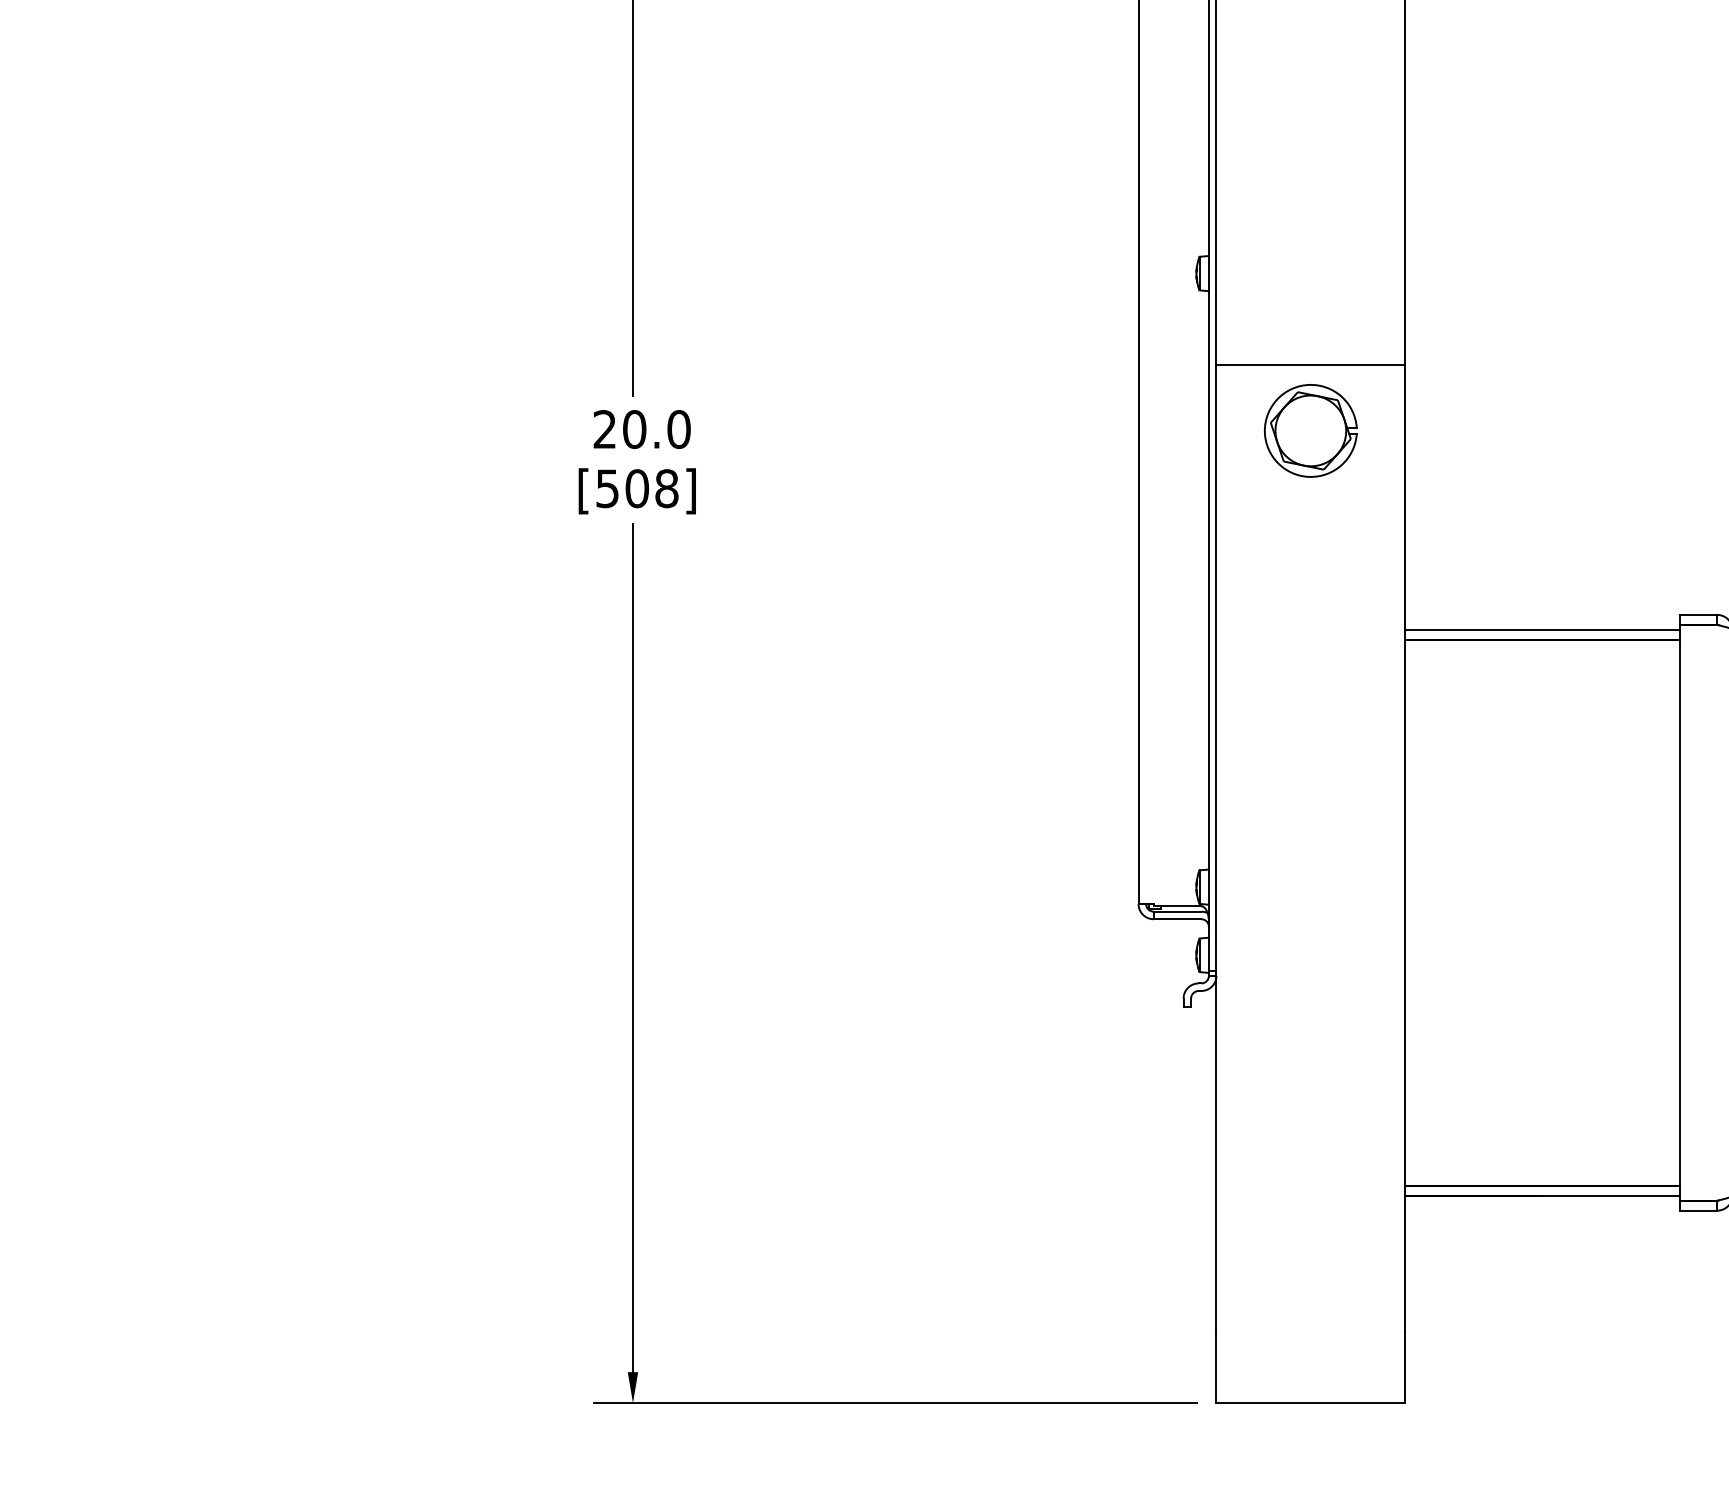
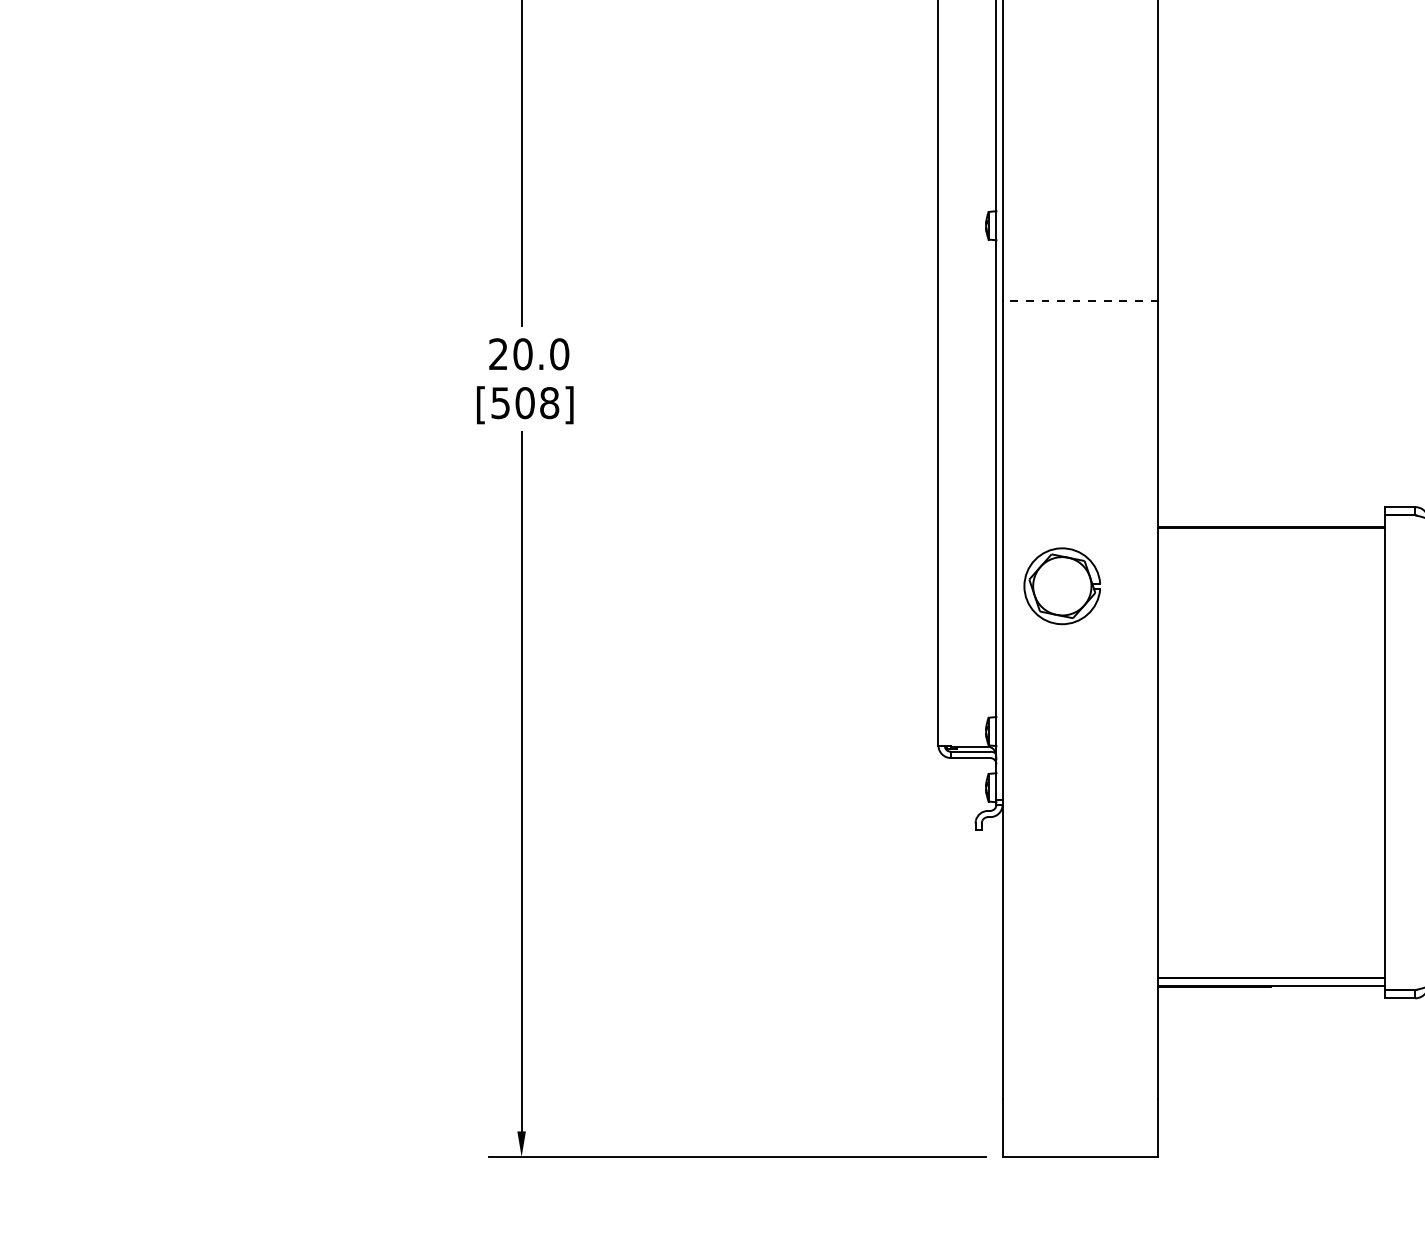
line: (1310, 364) -> (1080, 300), solid -> dashed
part: (1310, 430) -> (1062, 585), moved
line: (1542, 629) -> (1271, 519), removed

